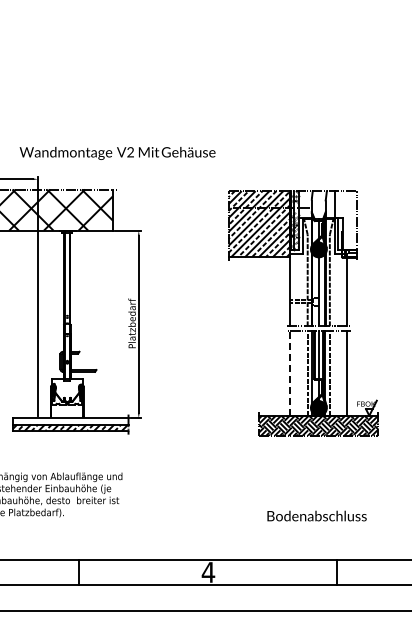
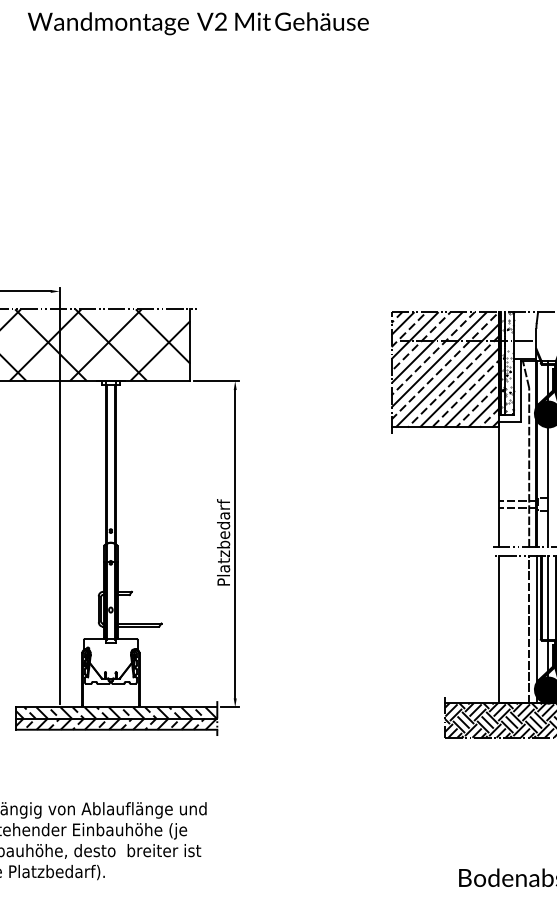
text: (117, 153) -> (198, 23), moved
line: (290, 373) -> (499, 629), dashed -> solid
hatch: (70, 421) -> (116, 713), added

